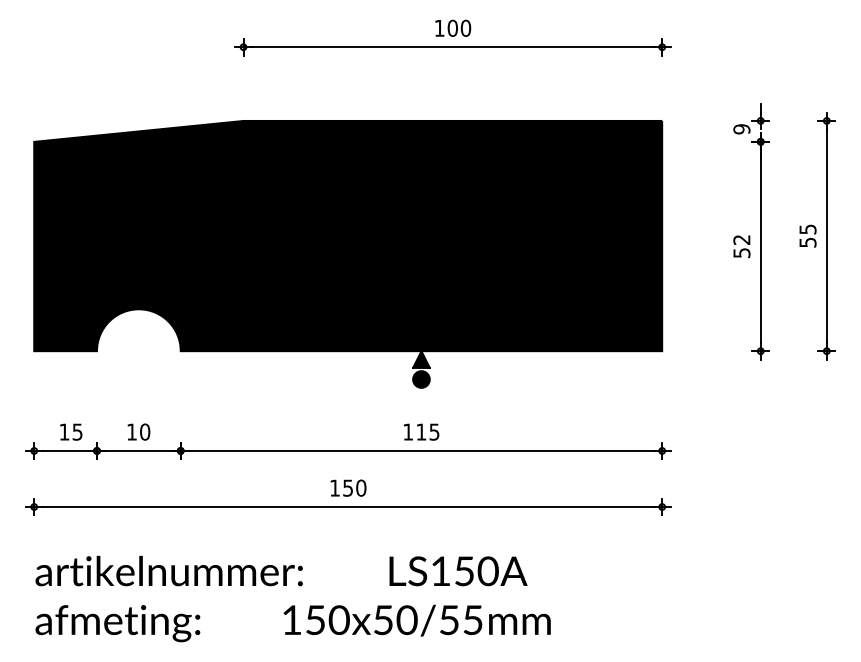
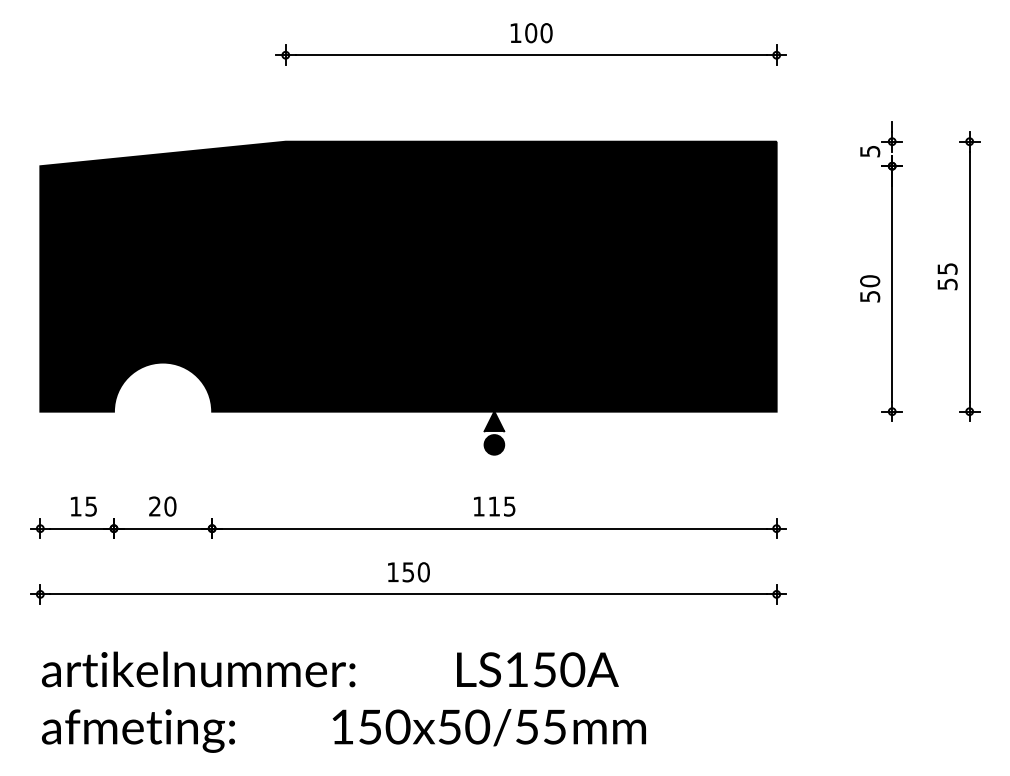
text: (741, 129) -> (869, 151), 9 -> 5
text: (741, 239) -> (869, 280), 52 -> 50
text: (131, 431) -> (154, 505), 10 -> 20

